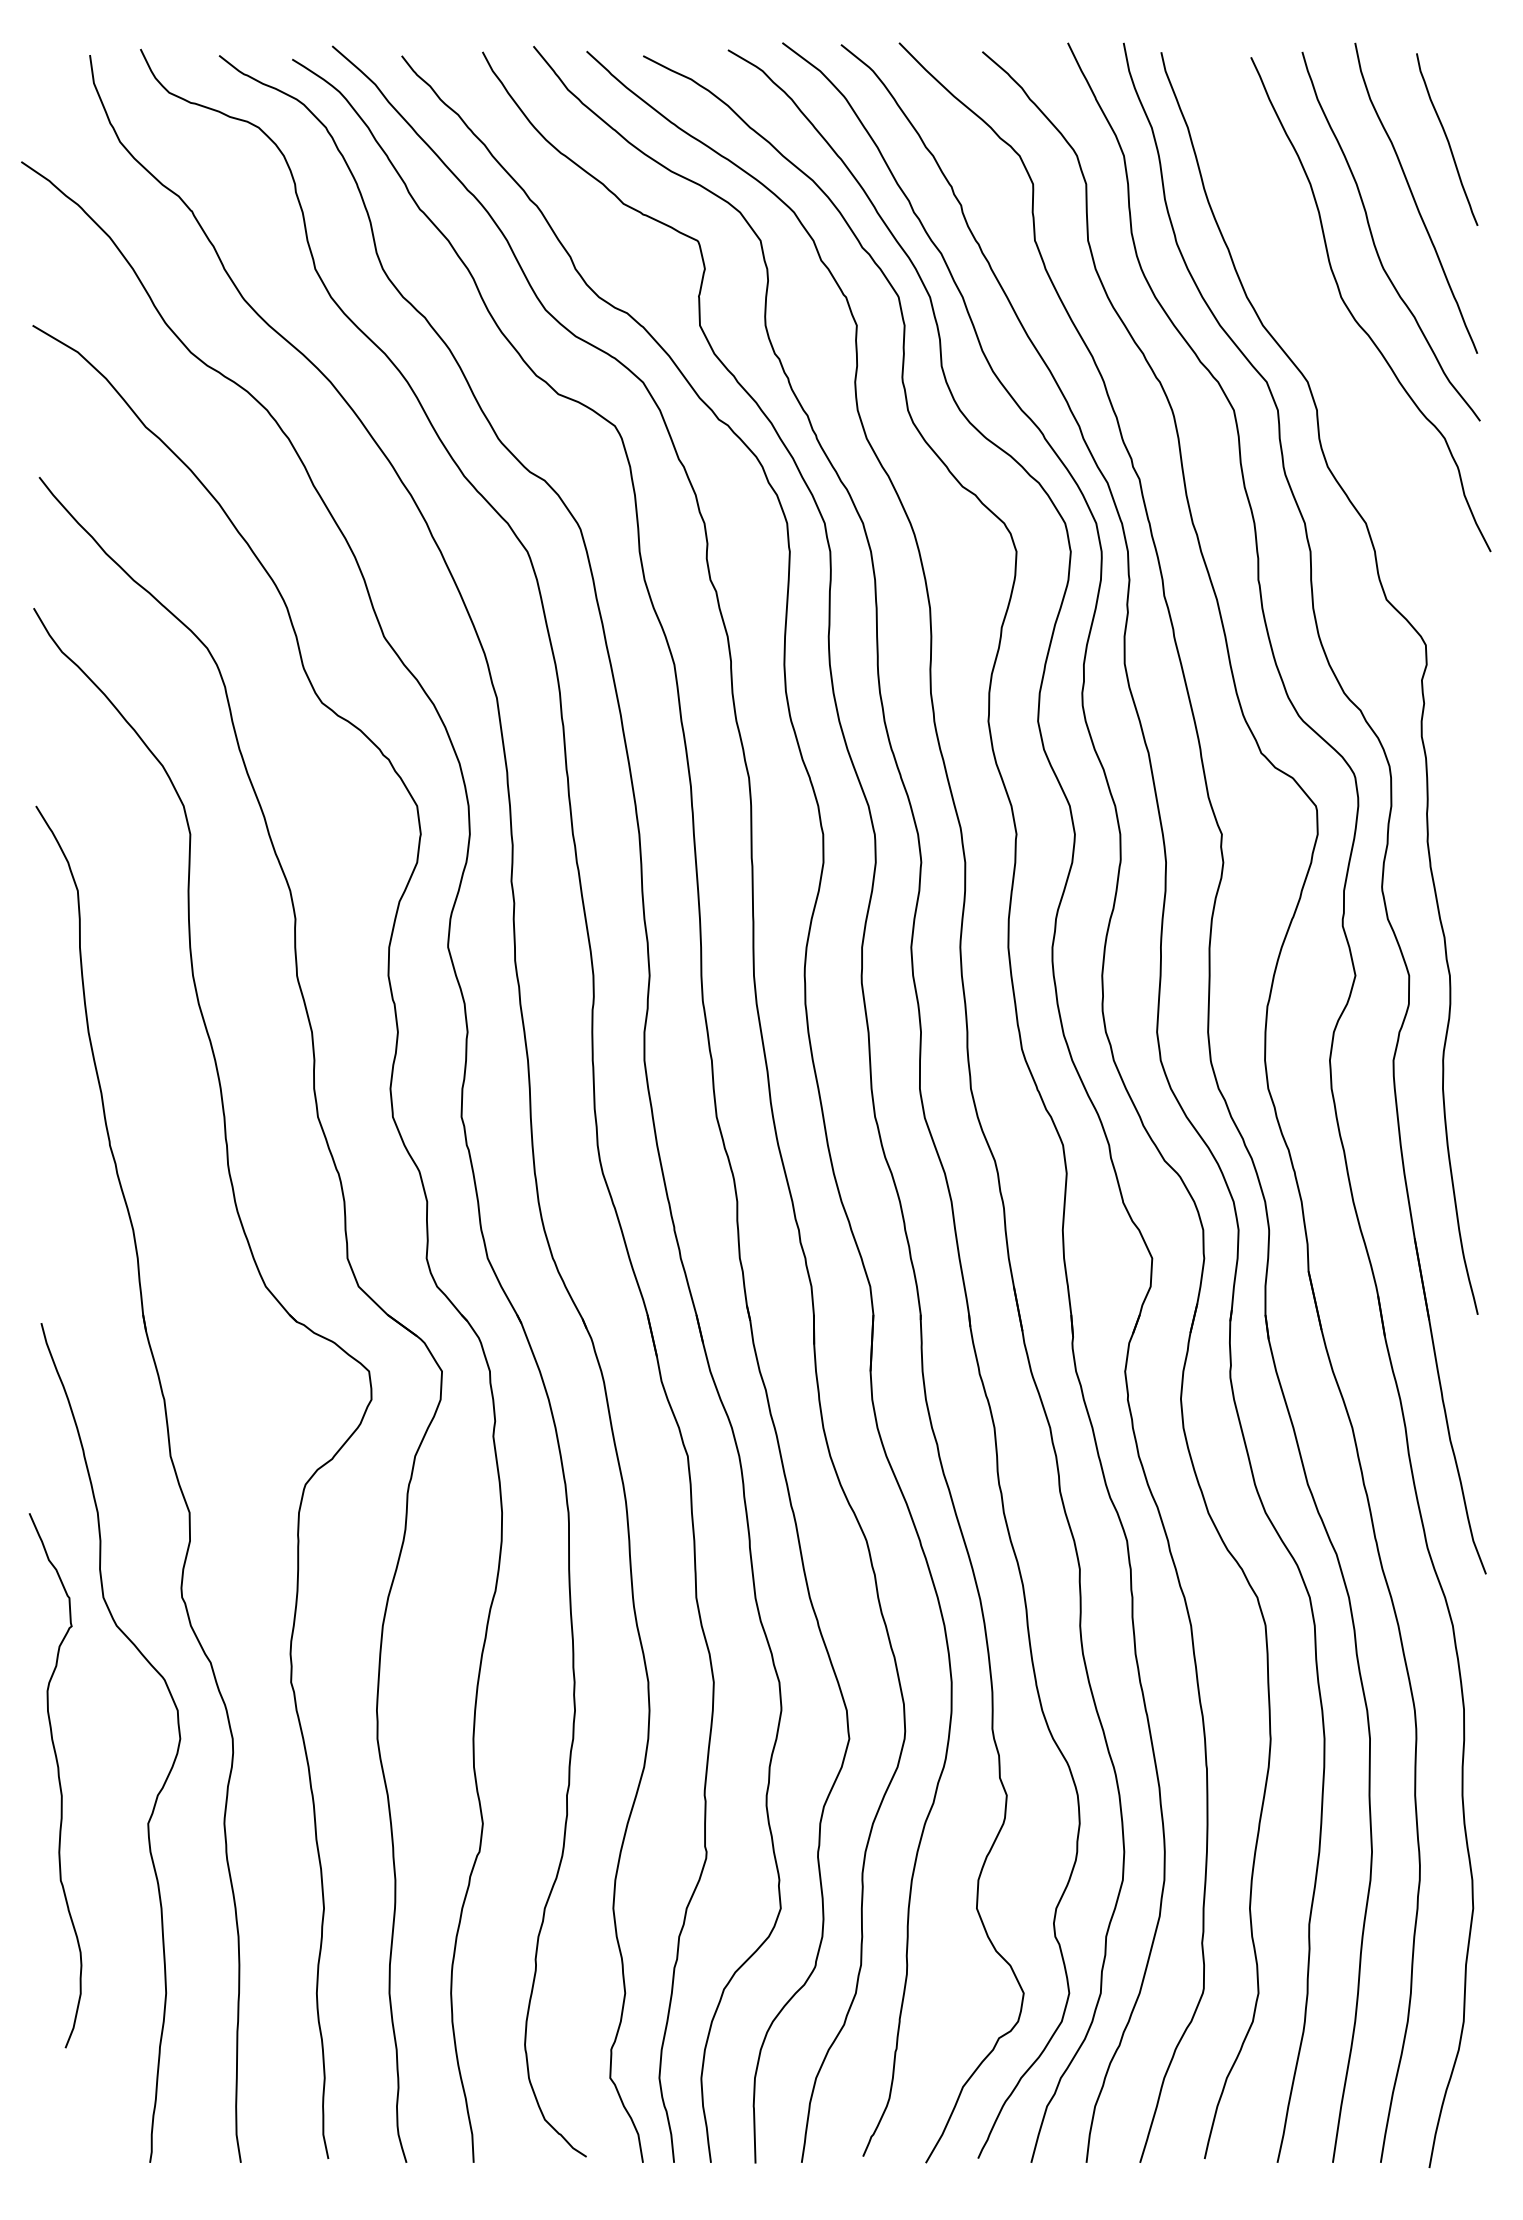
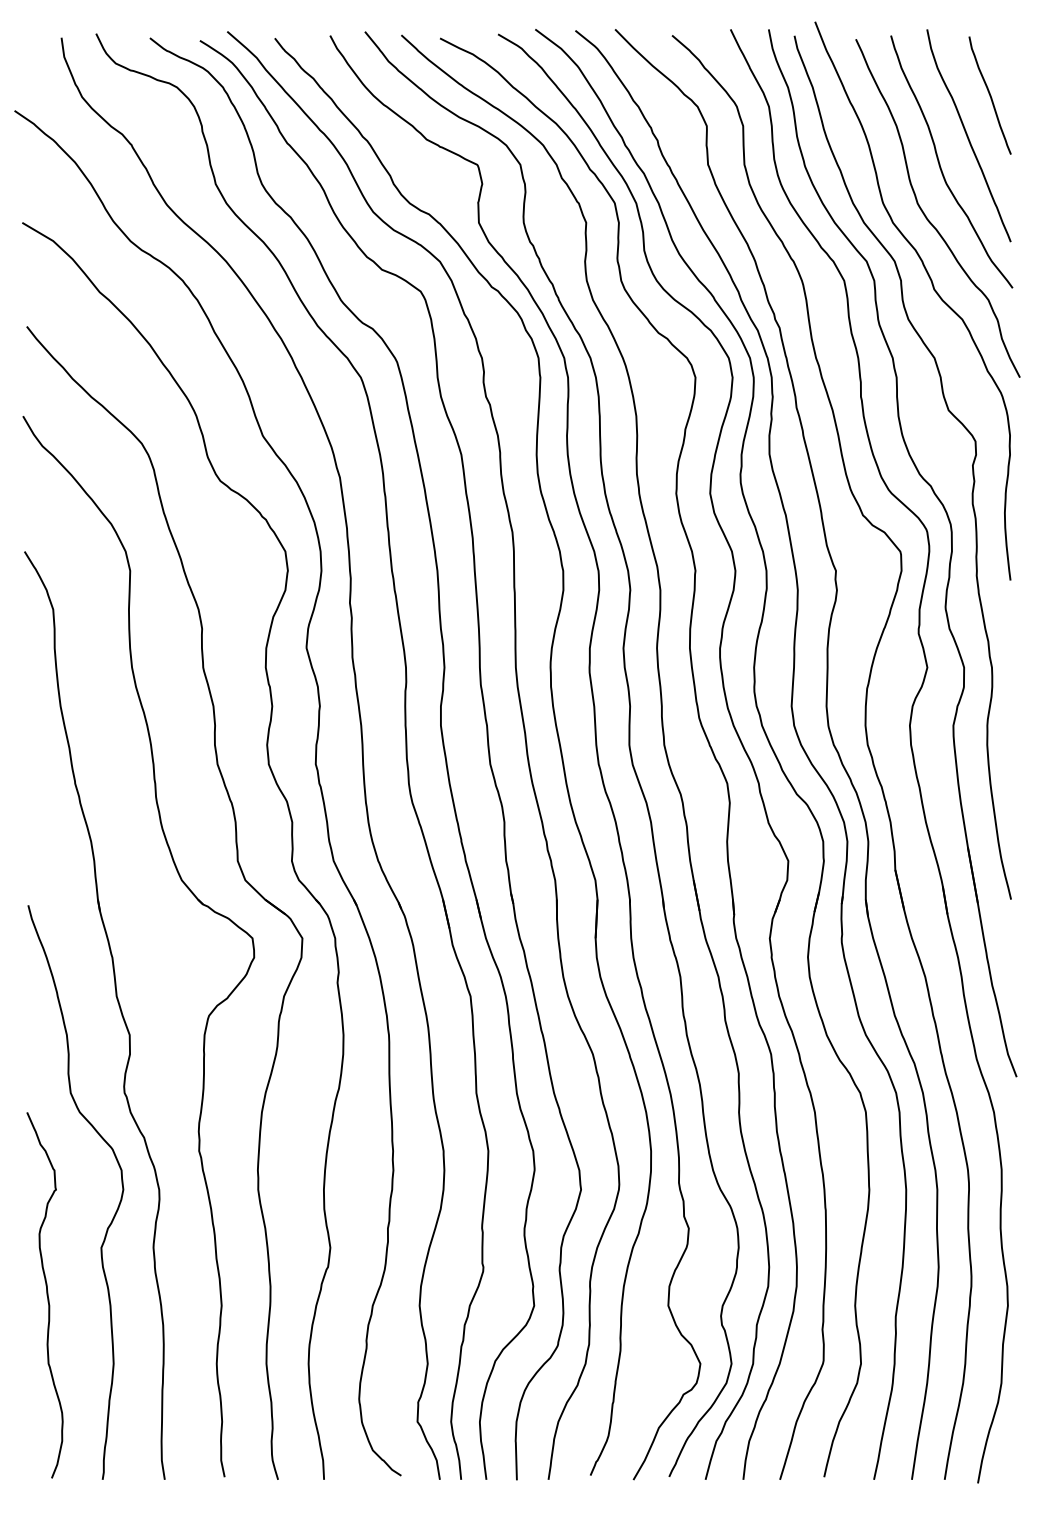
curve: (1364, 424) -> (933, 290), added
curve: (57, 1780) -> (46, 1295), moved

